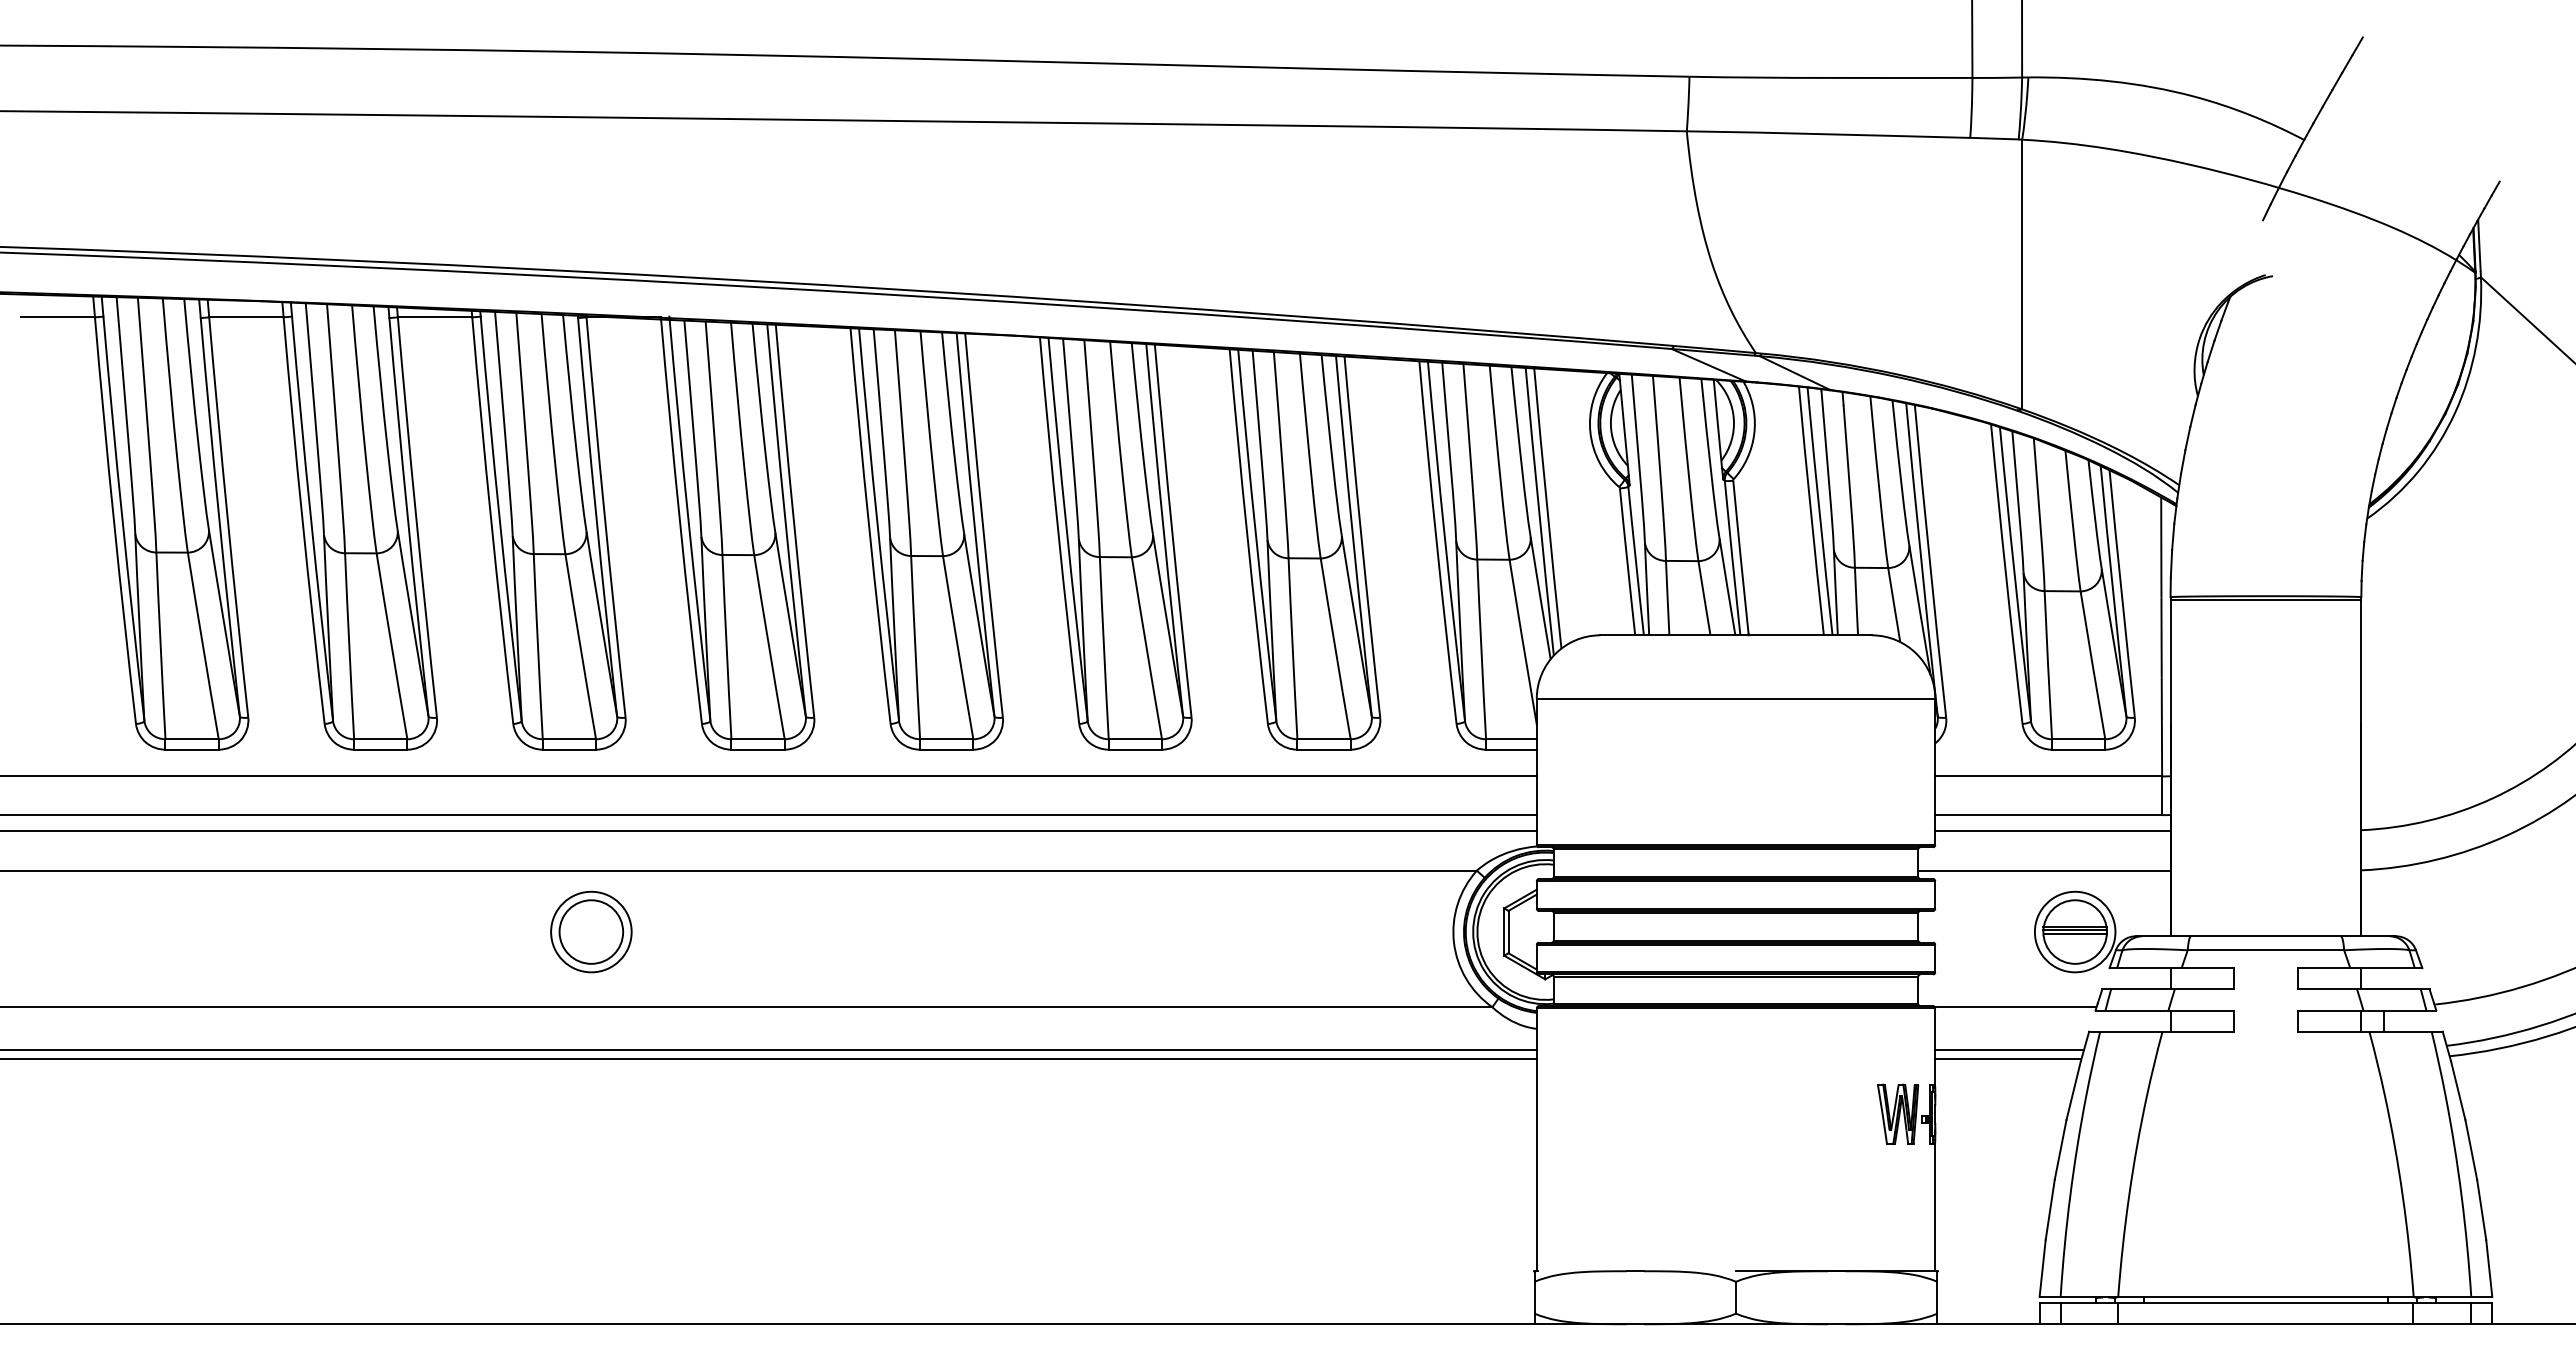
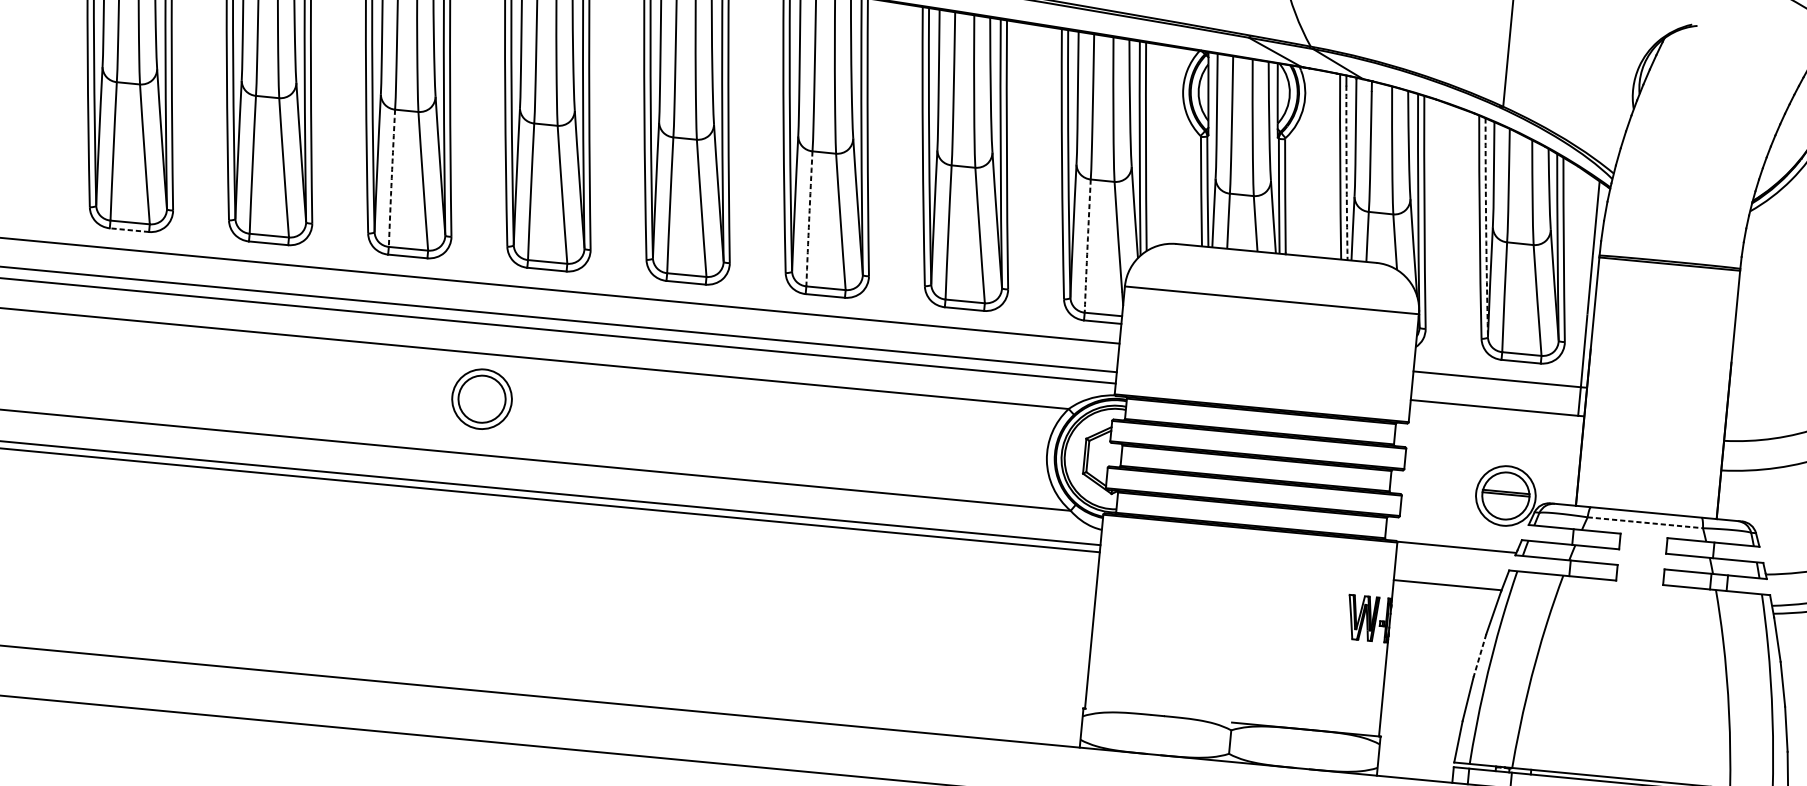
arc: (1820, 518) -> (1346, 173), solid -> dashed
arc: (2014, 574) -> (1486, 227), solid -> dashed
arc: (537, 646) -> (391, 178), solid -> dashed
arc: (1104, 648) -> (809, 219), solid -> dashed
arc: (1481, 649) -> (1087, 246), solid -> dashed
line: (192, 749) -> (129, 230), solid -> dashed
line: (2052, 830) -> (1496, 419), removed
line: (2044, 870) -> (1487, 448), removed
part: (591, 931) -> (482, 398), moved
line: (2074, 934) -> (1505, 497), removed
line: (2266, 950) -> (1645, 522), solid -> dashed
line: (2009, 1049) -> (1449, 578), removed
line: (2060, 1150) -> (1479, 656), solid -> dashed

